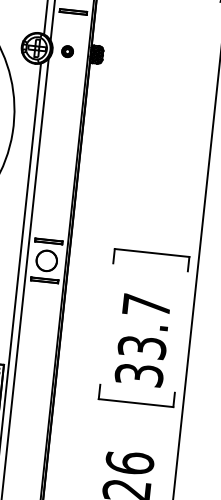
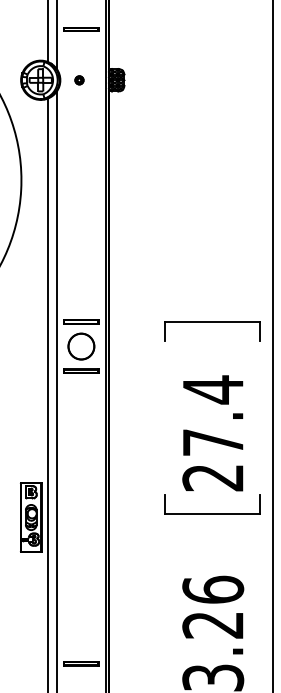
part: (67, 51) -> (79, 80), size x0.6
text: (143, 340) -> (213, 433), 33.7 -> 27.4

